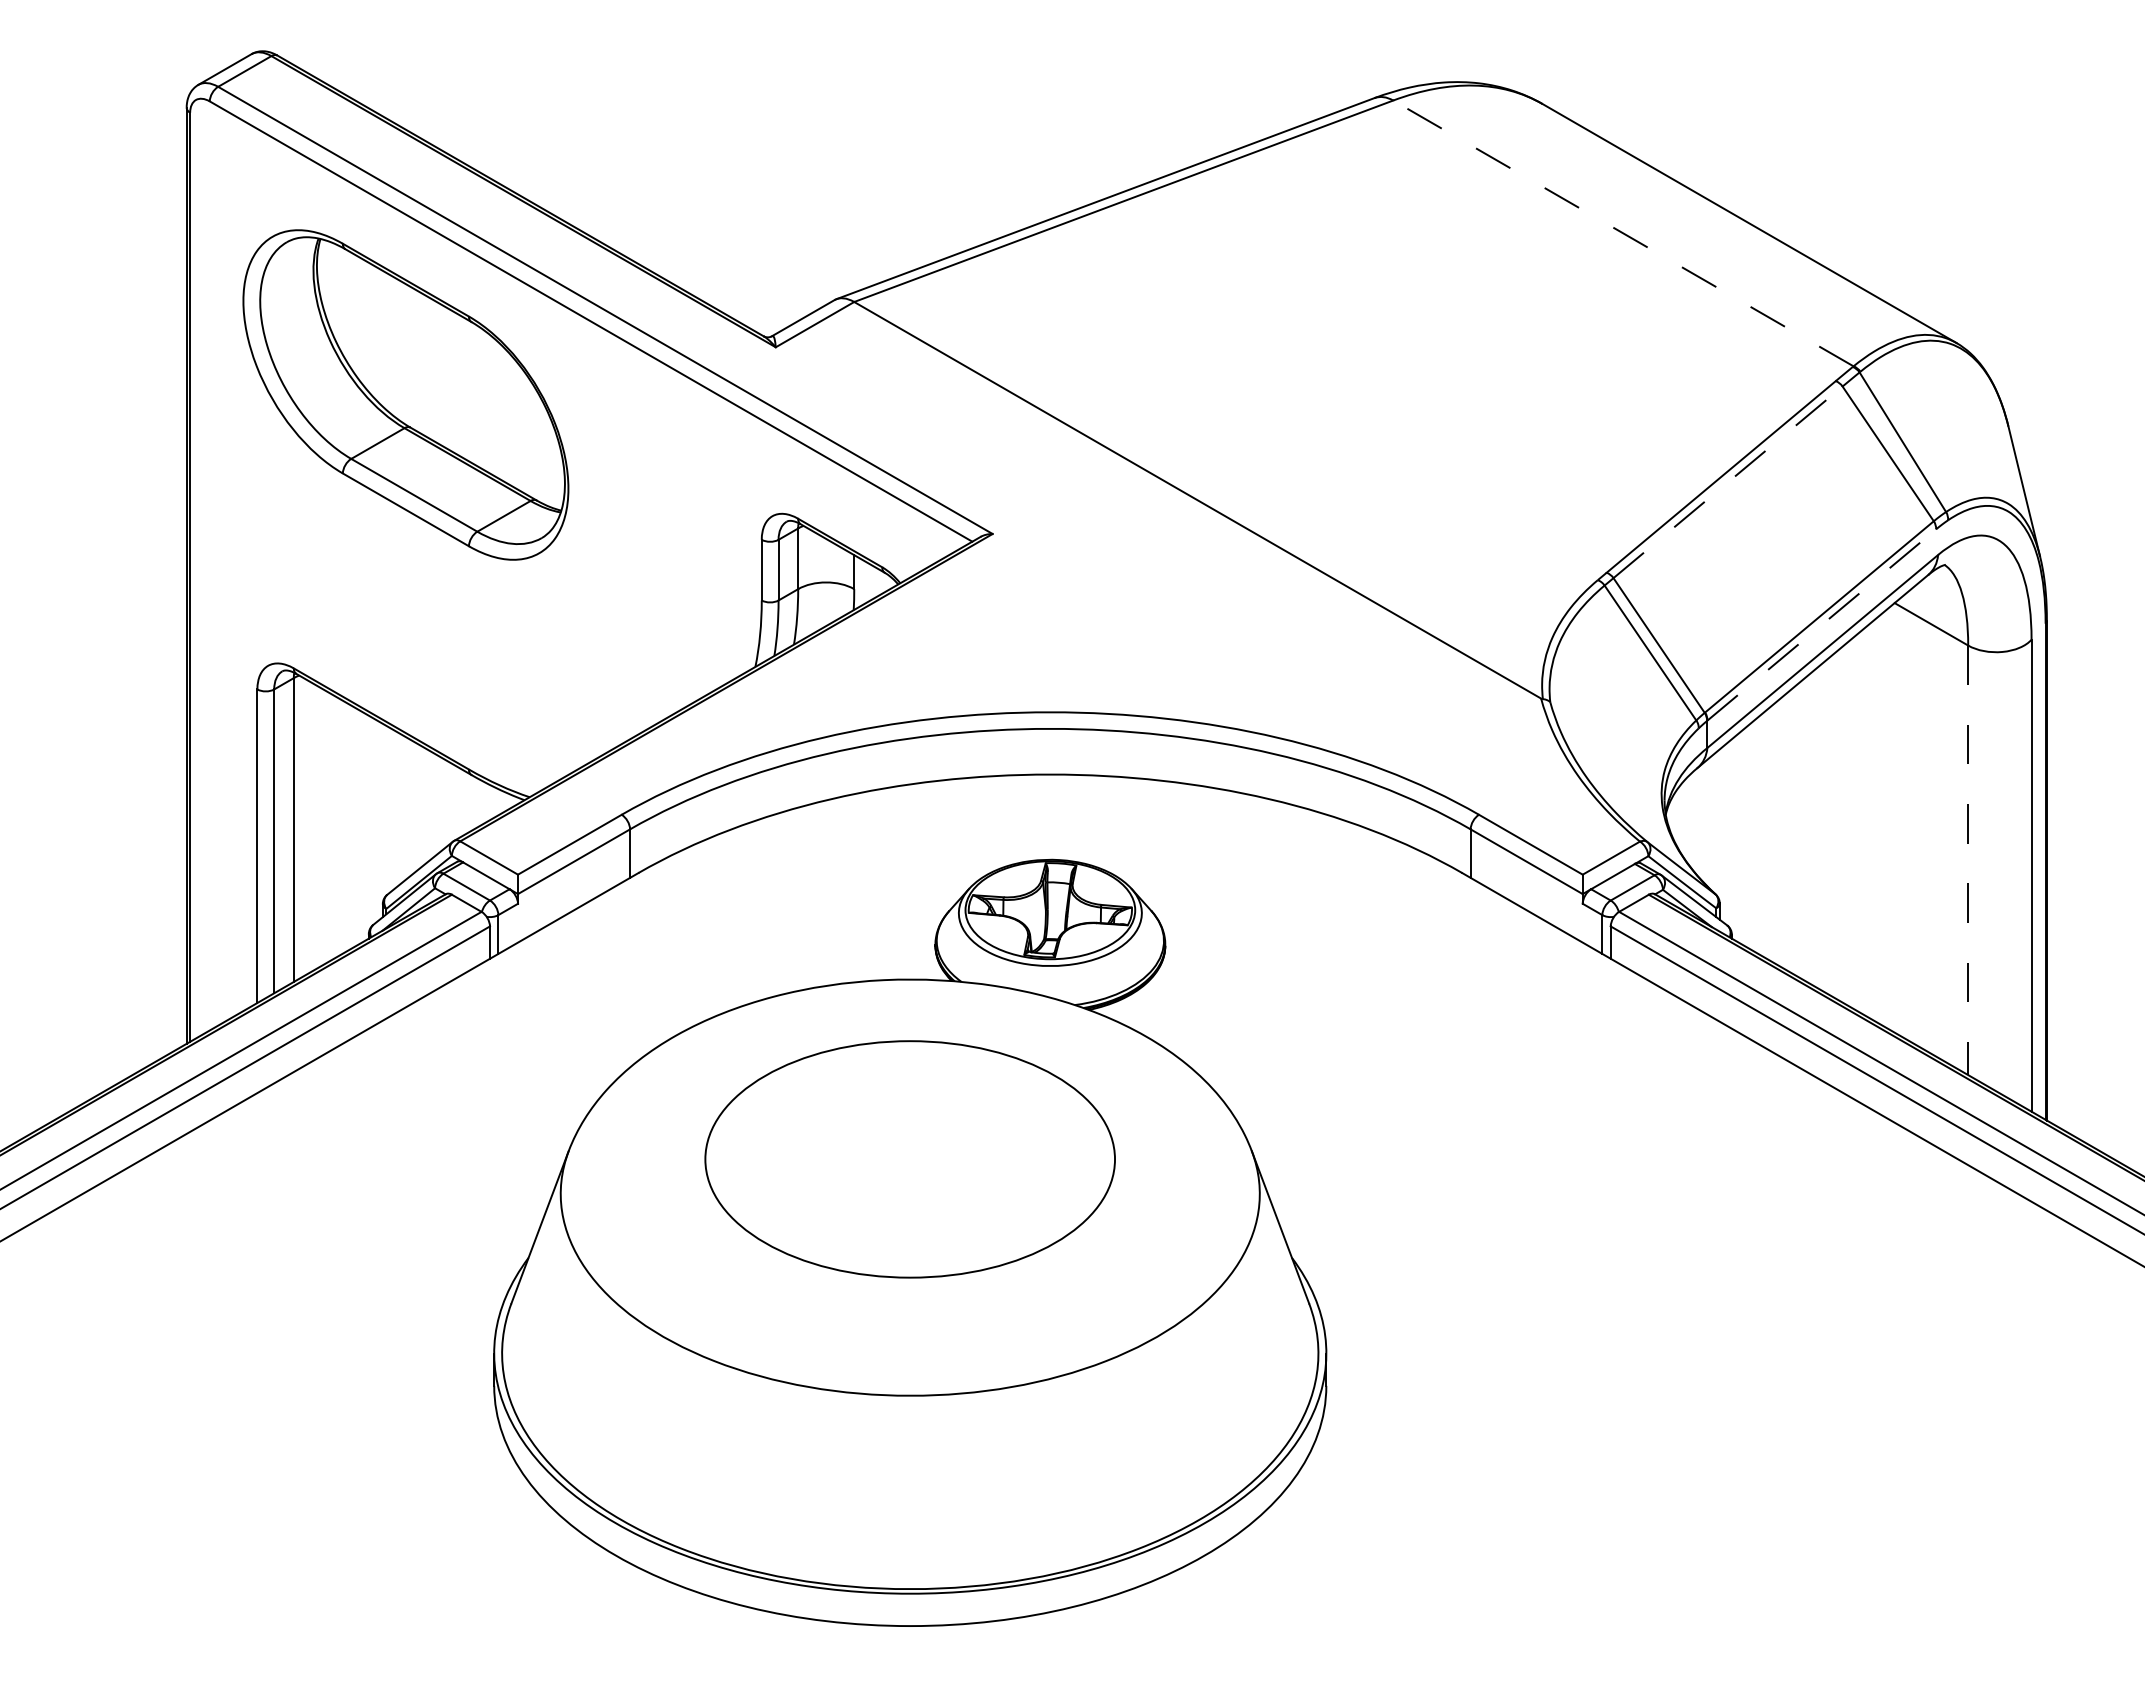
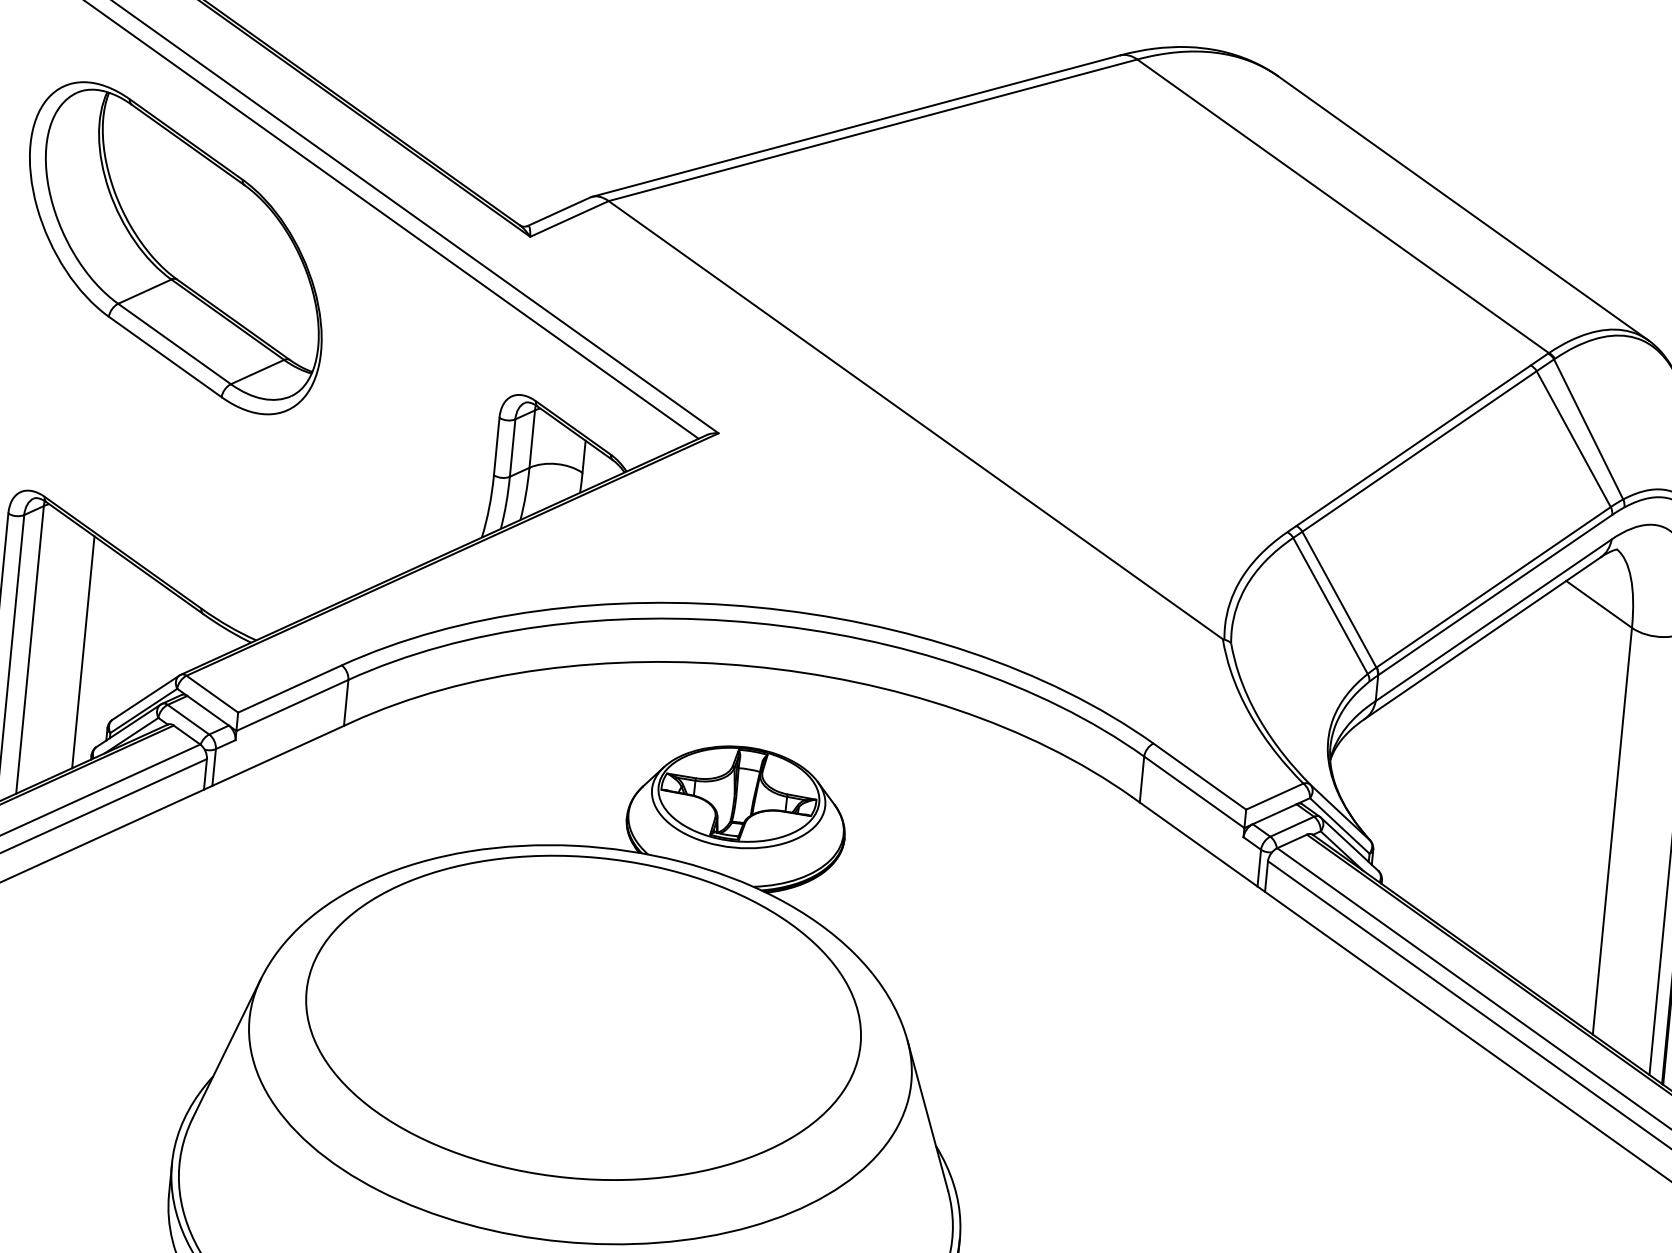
line: (1623, 233) -> (1343, 206), dashed -> solid
line: (1728, 482) -> (1419, 451), dashed -> solid
line: (1822, 624) -> (1495, 594), dashed -> solid
line: (349, 826) -> (83, 651), added
line: (1968, 860) -> (1612, 831), dashed -> solid
part: (909, 1159) -> (582, 1017), size x1.43

